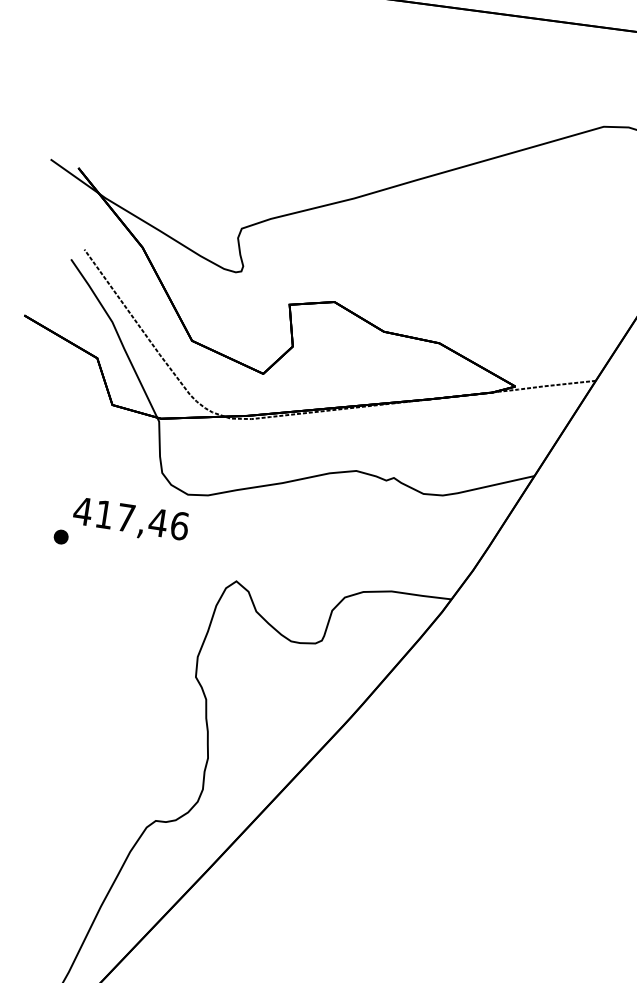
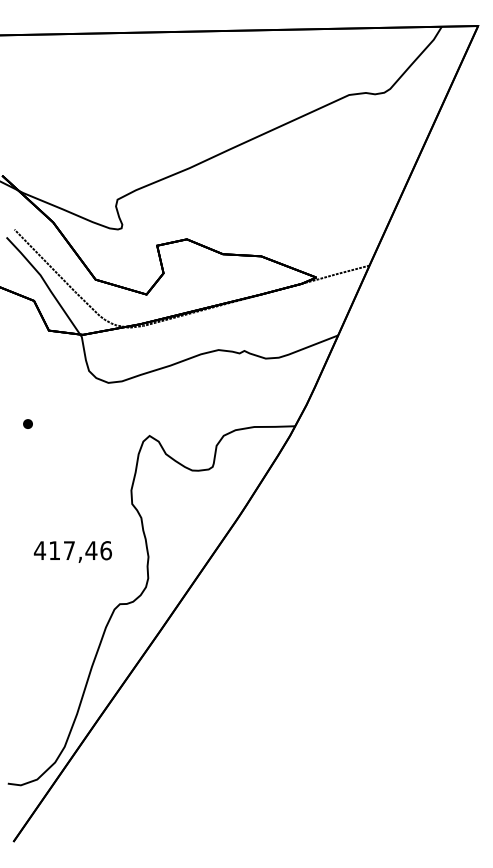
text: (130, 519) -> (72, 551), moved

